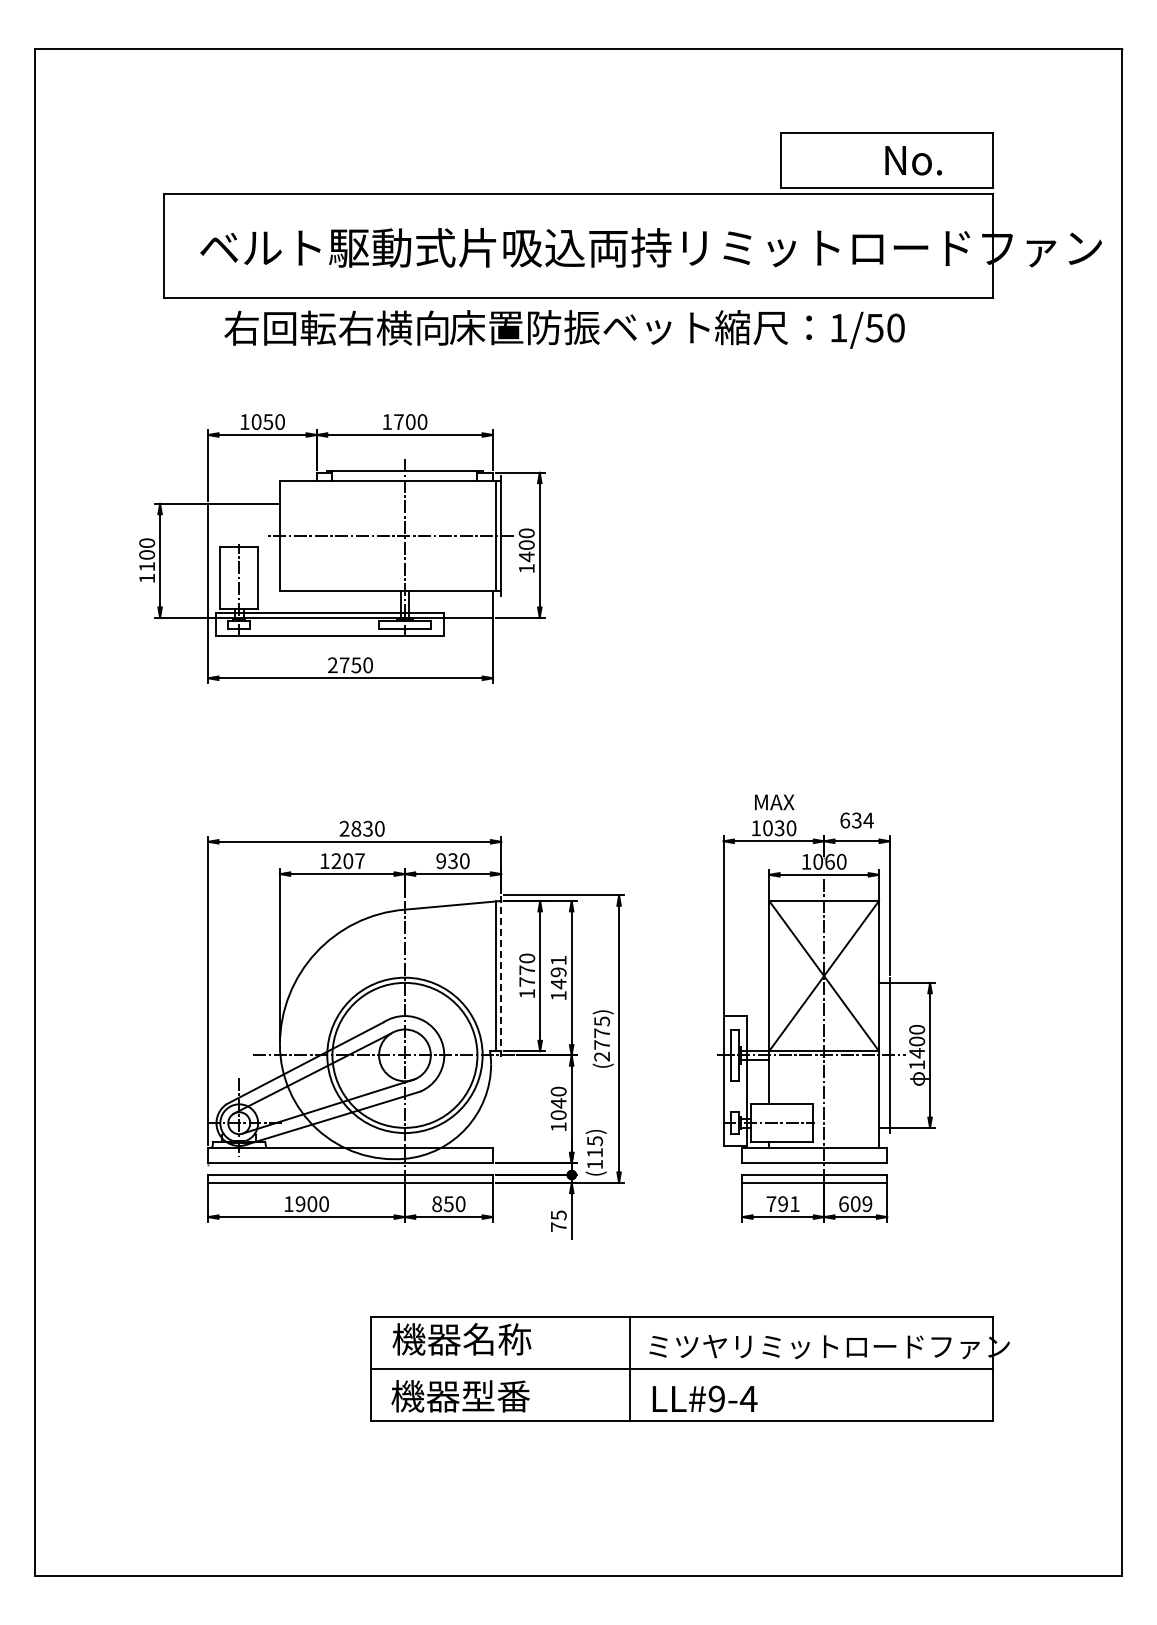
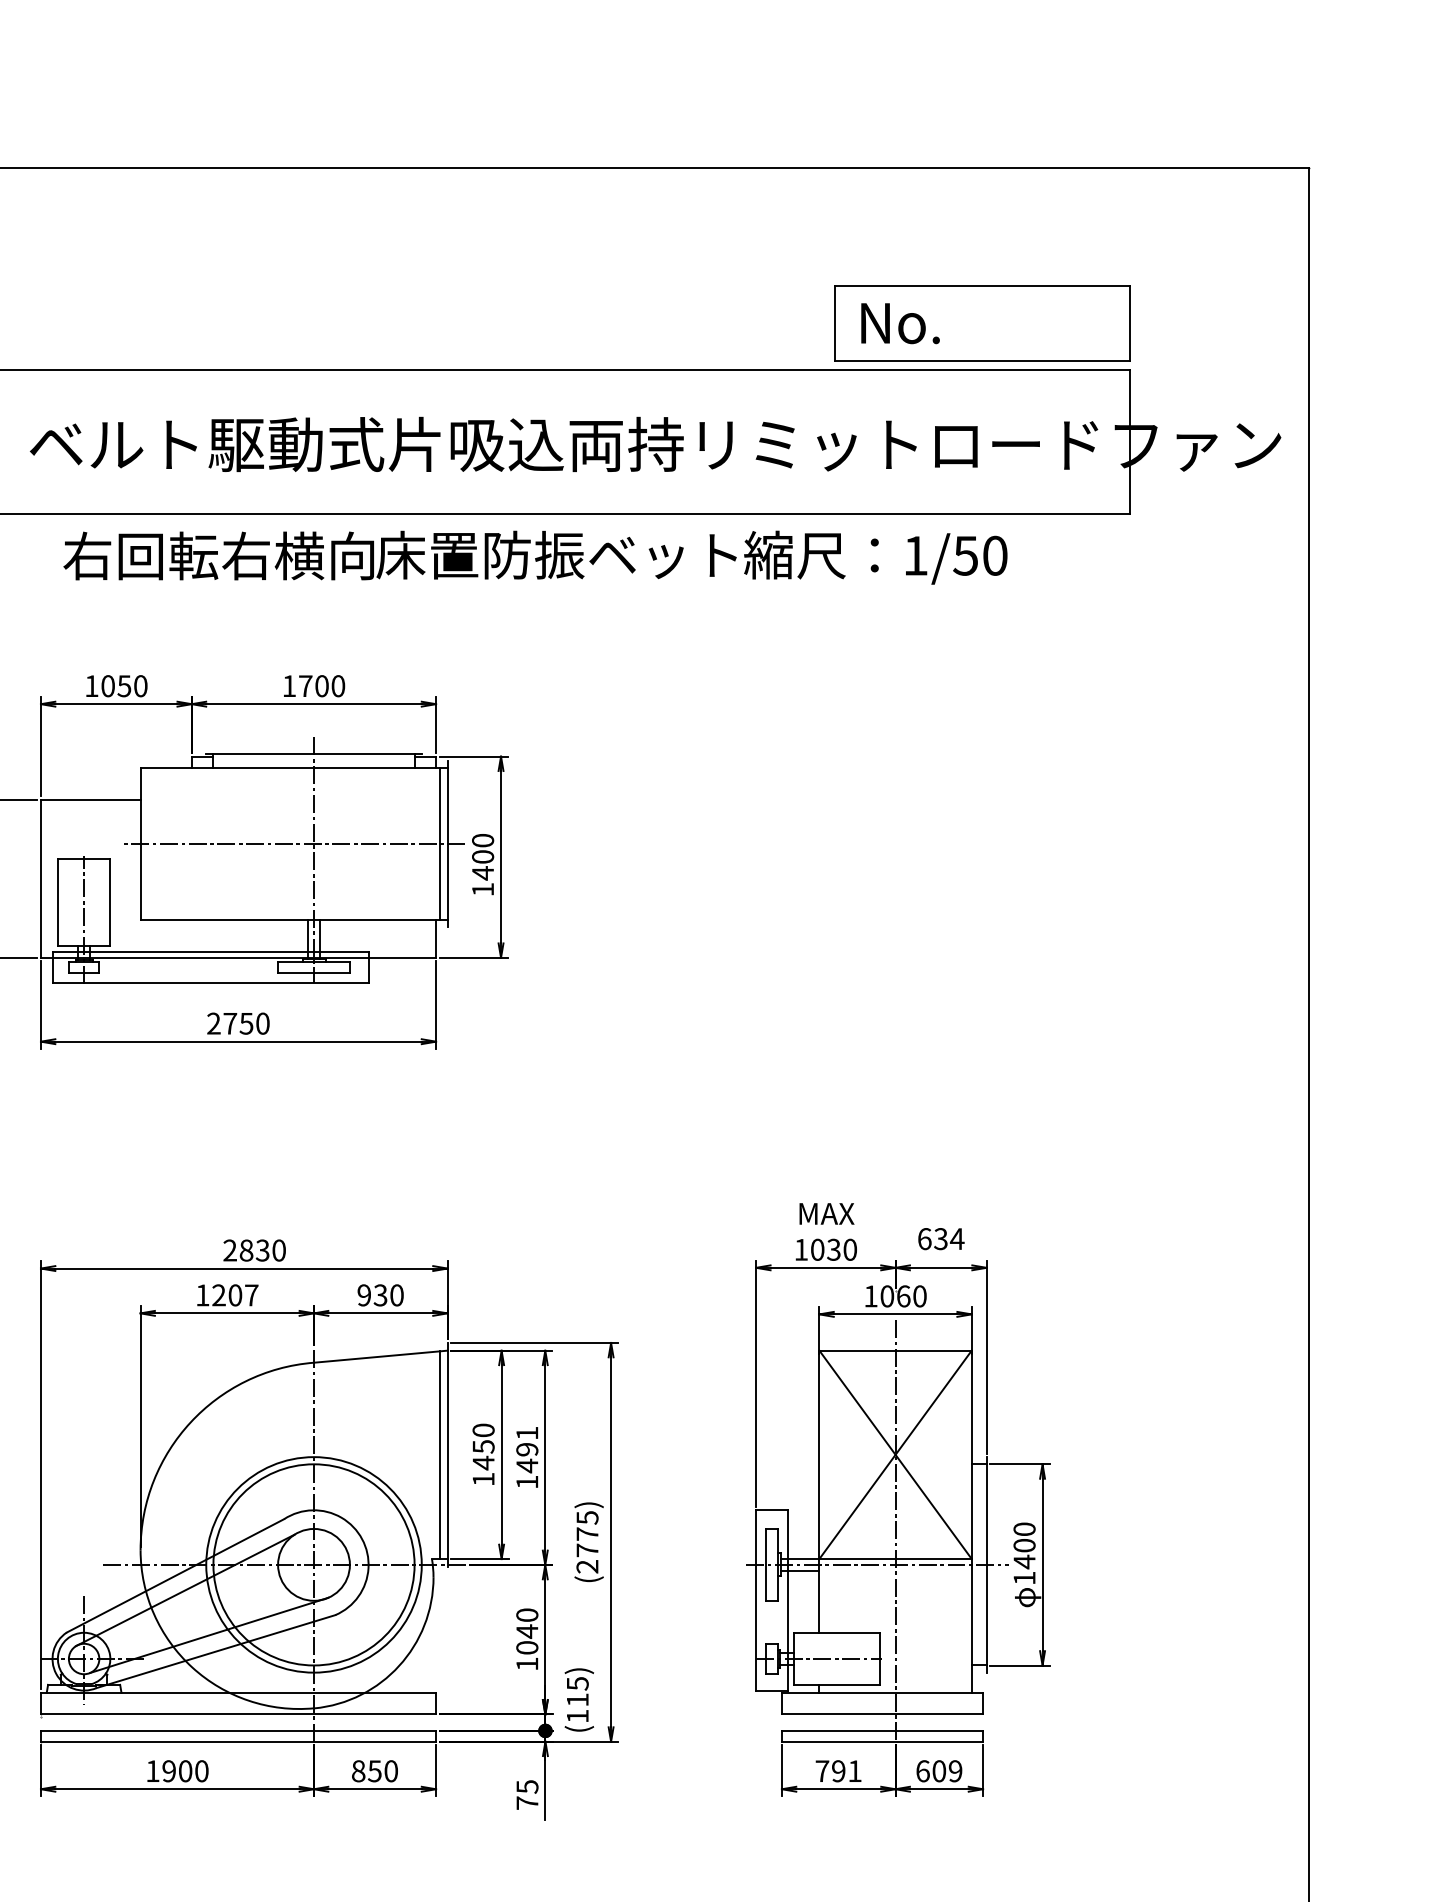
text: (913, 160) -> (900, 323), moved
line: (501, 976) -> (447, 1455), dashed -> solid
text: (527, 976) -> (484, 1455), 1770 -> 1450

